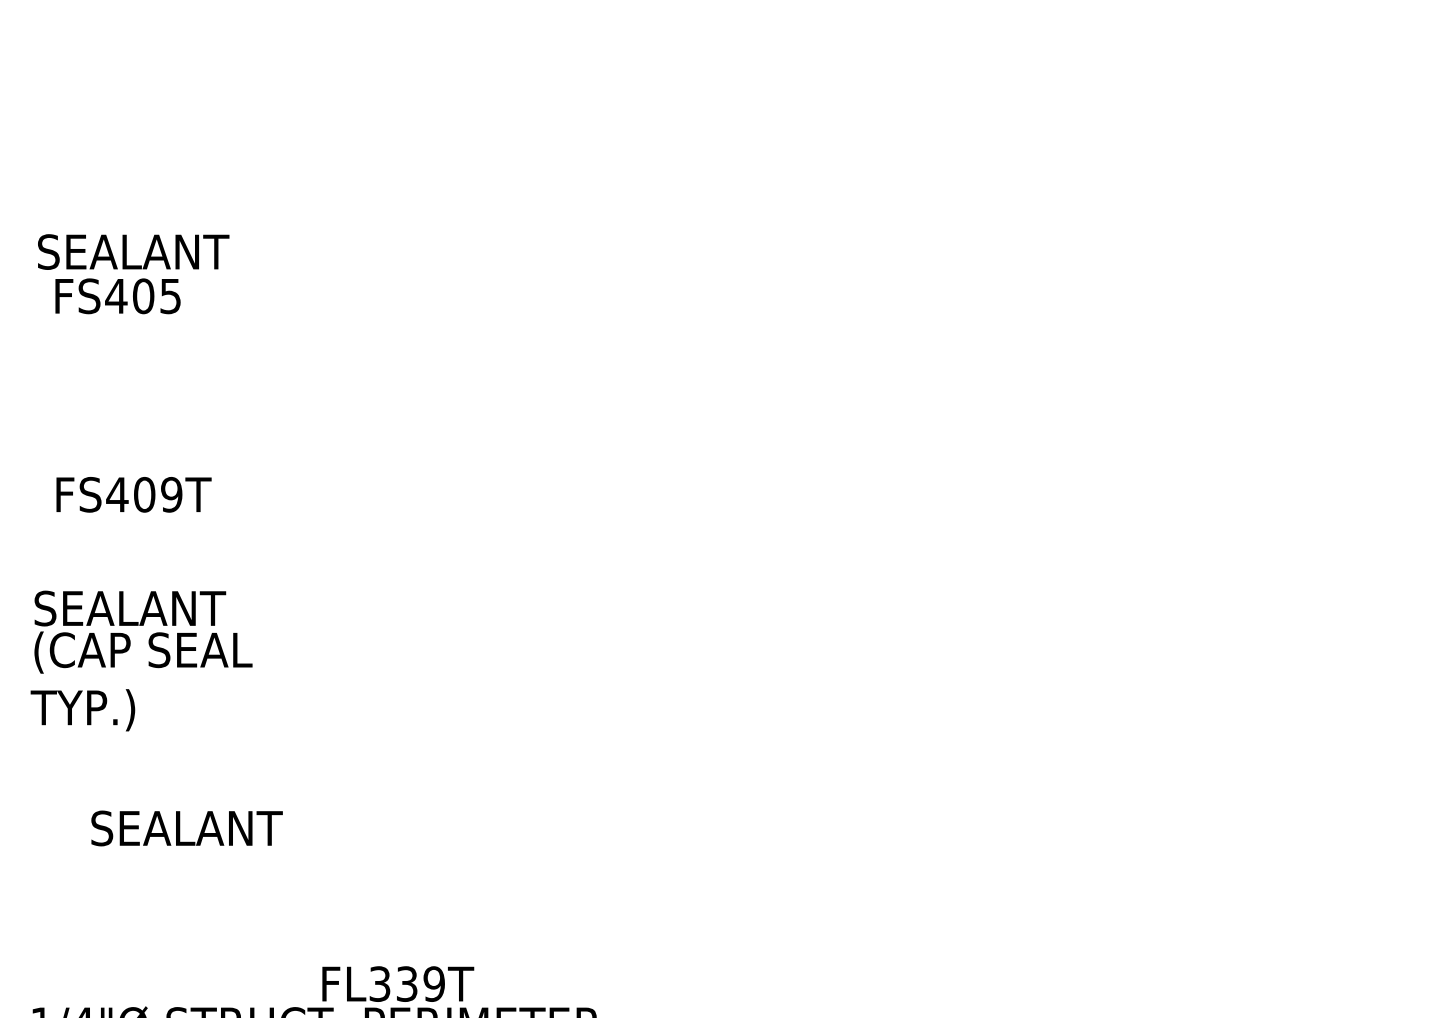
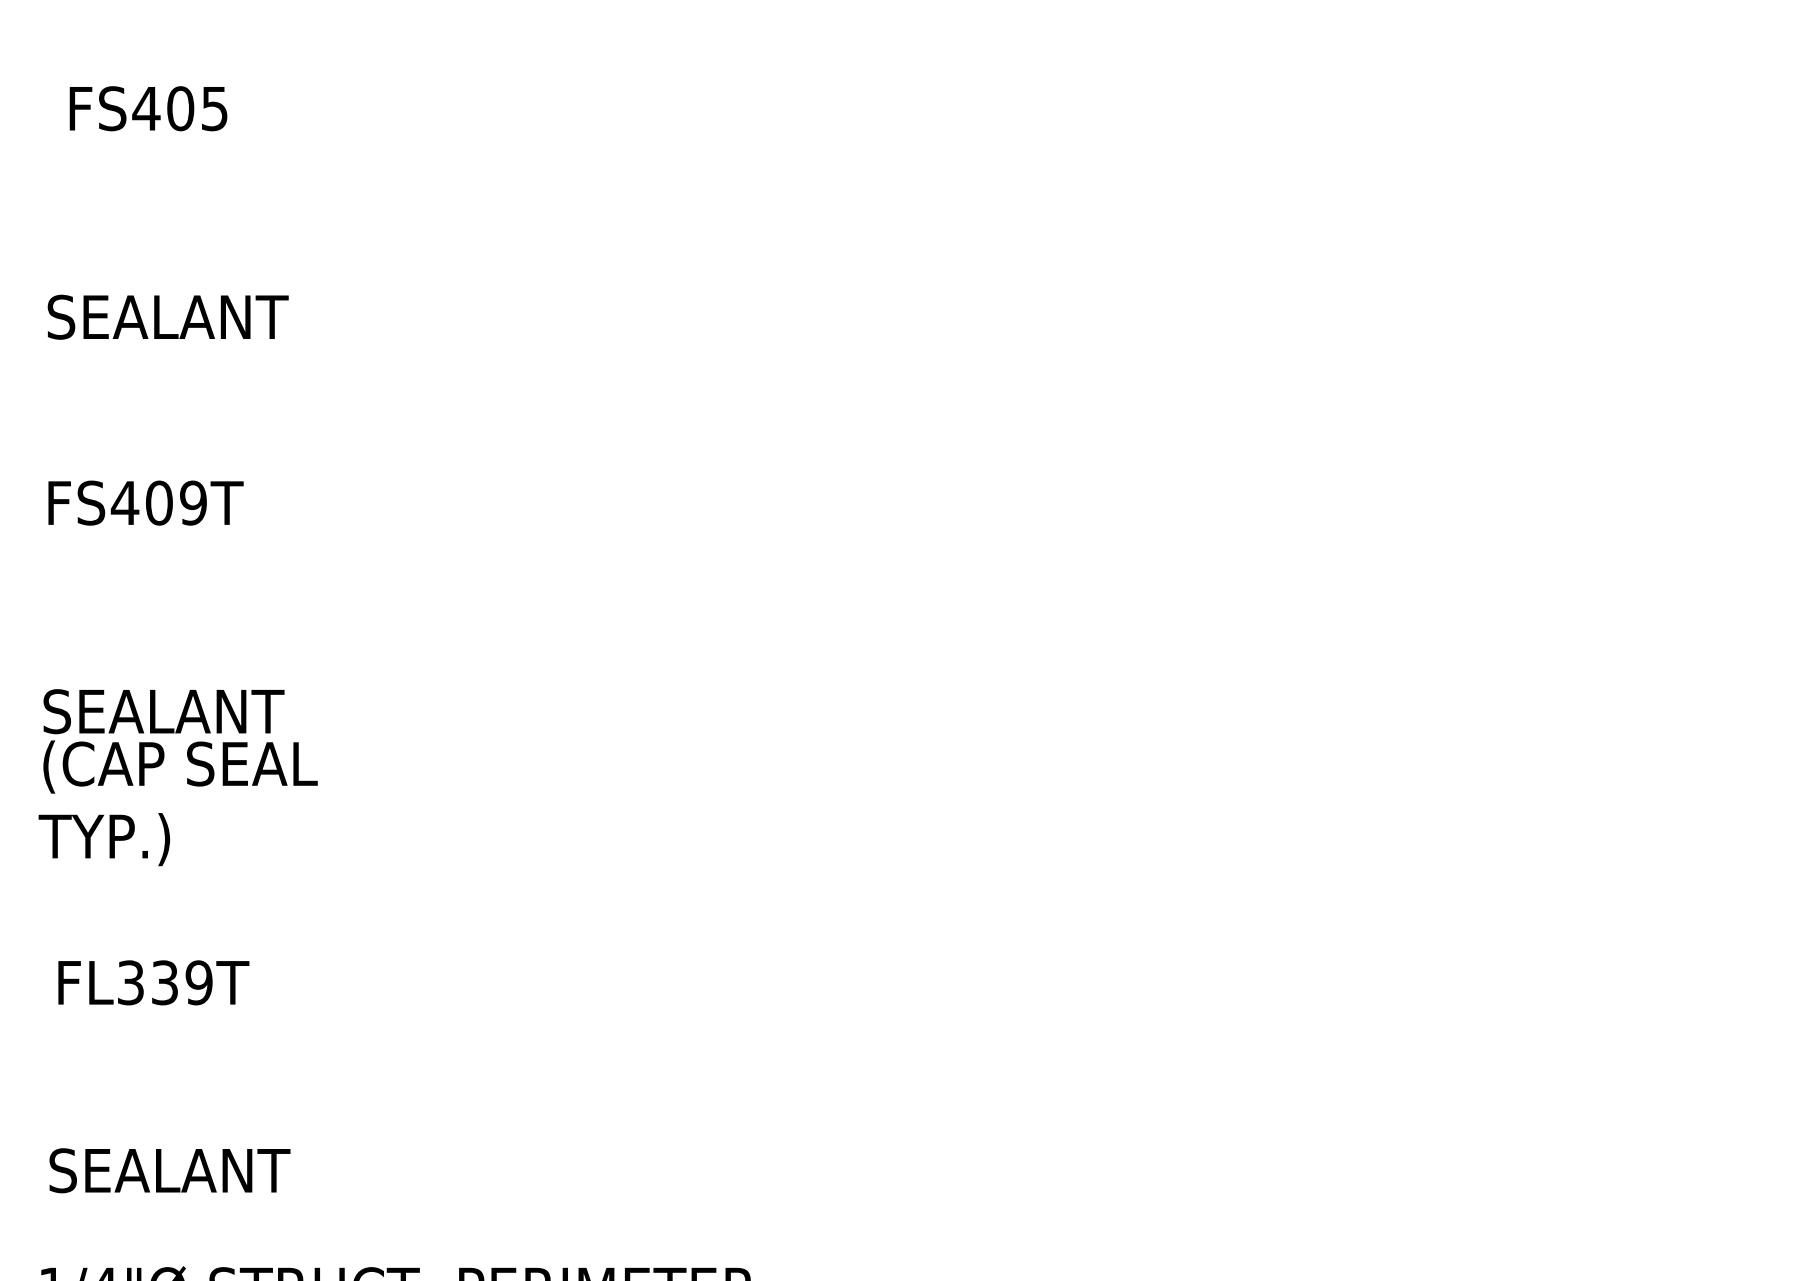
text: (117, 296) -> (147, 108), moved
text: (133, 494) -> (145, 502), moved
text: (141, 660) -> (178, 777), moved
text: (186, 828) -> (169, 1170), moved
text: (398, 983) -> (154, 982), moved

